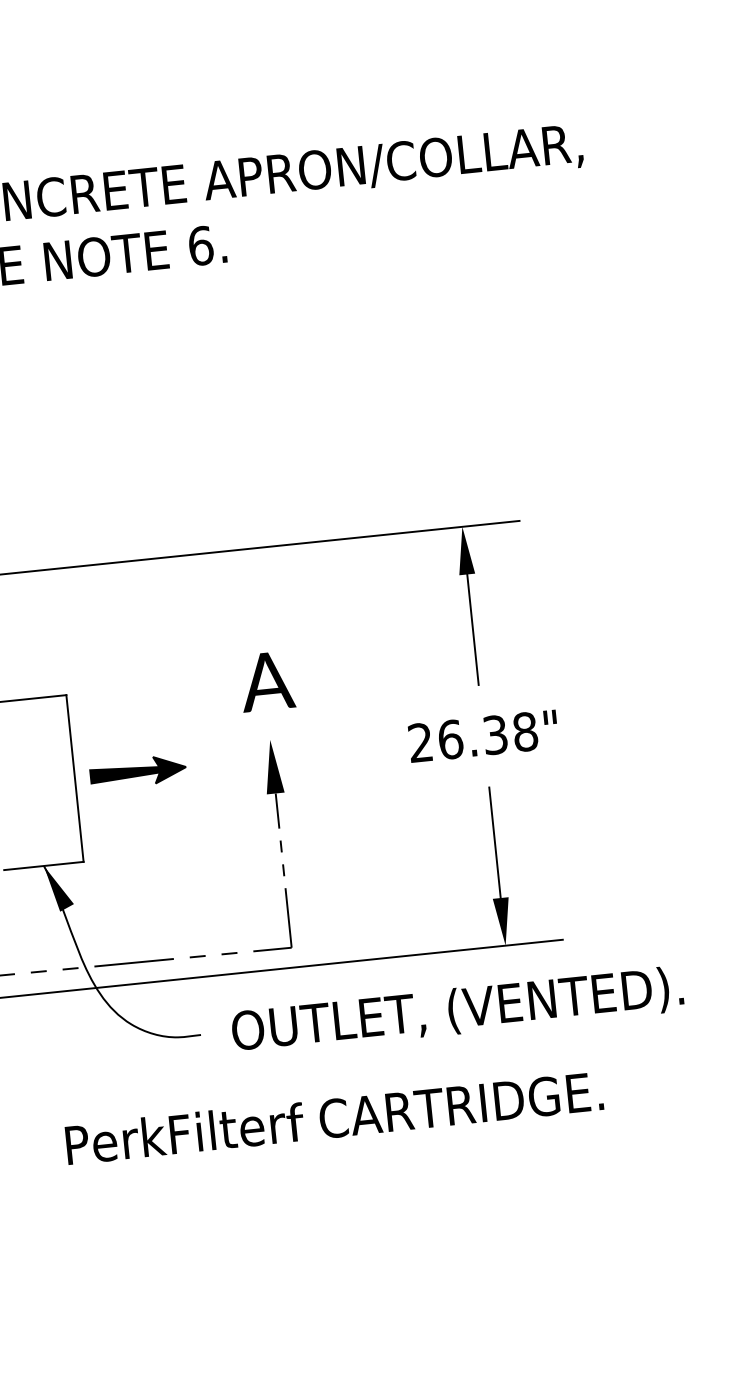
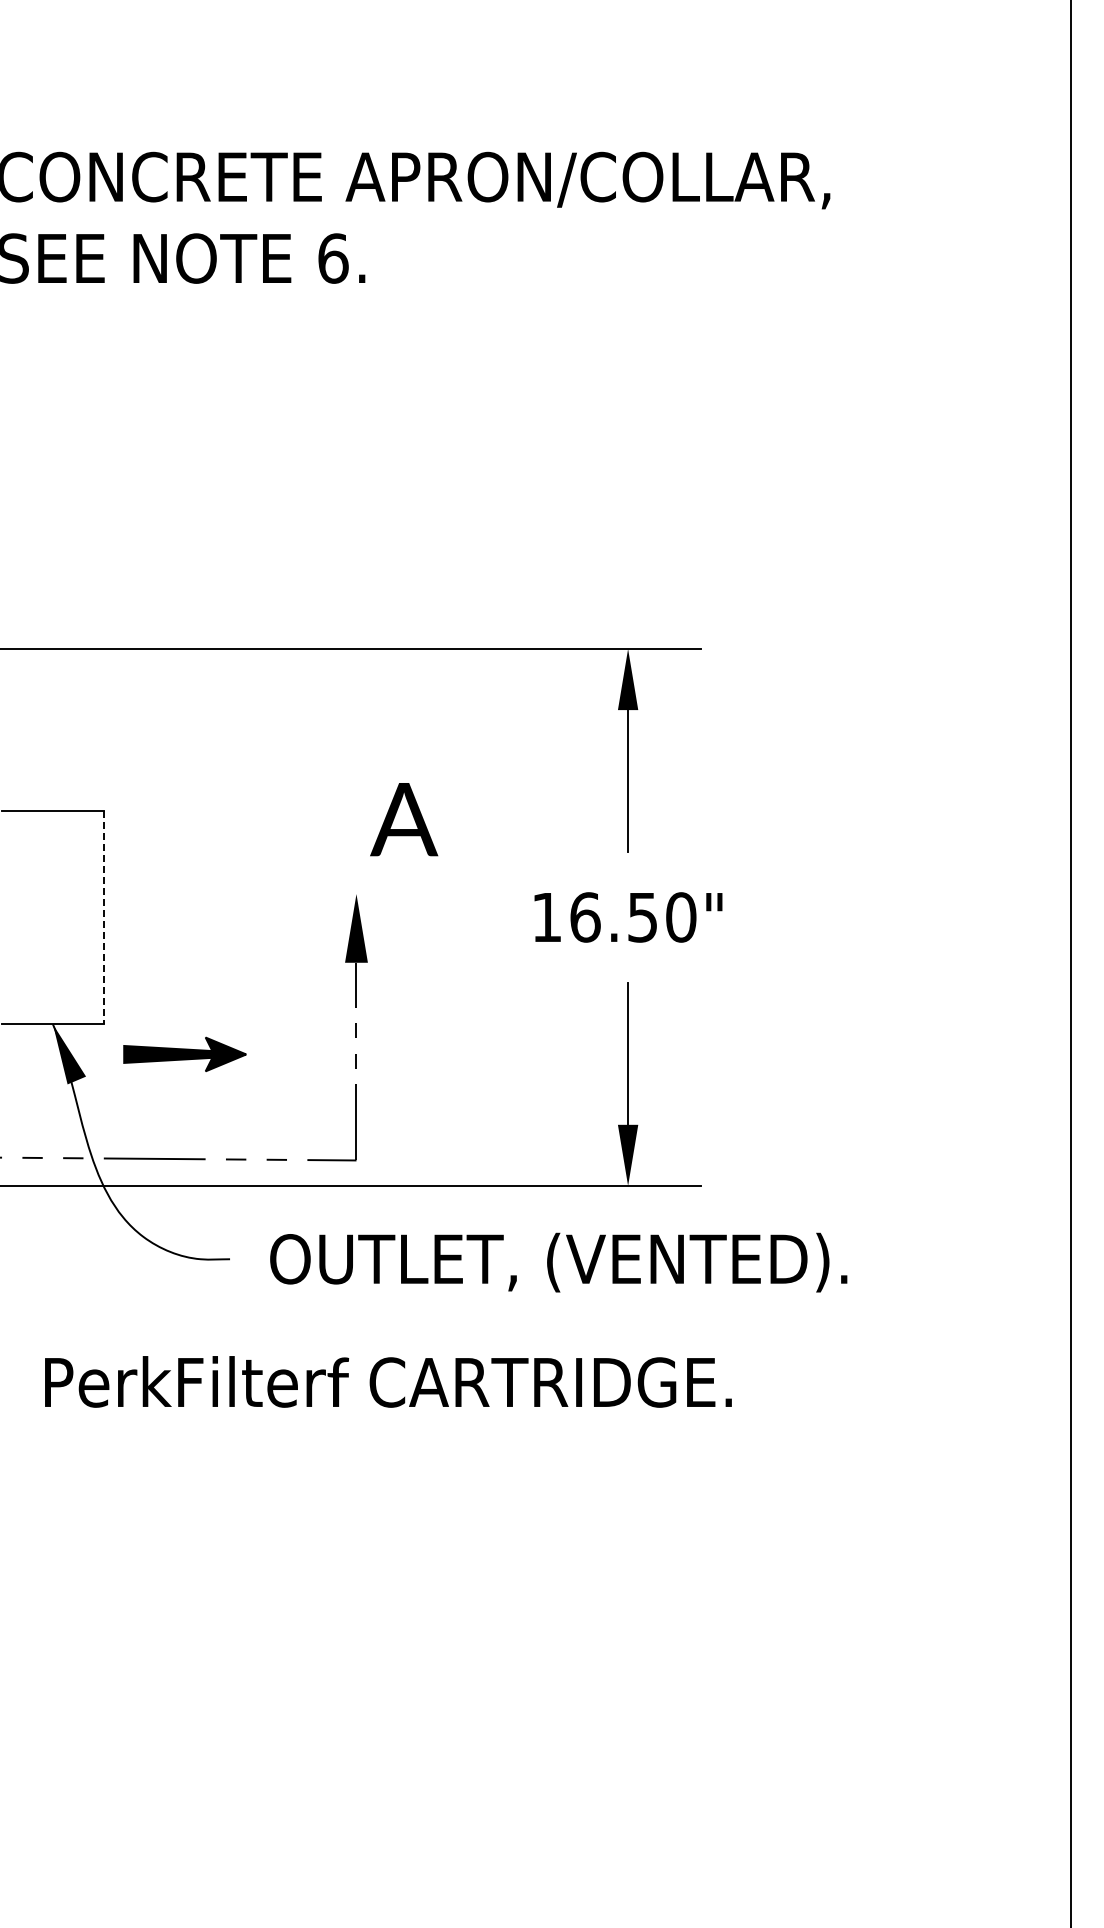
text: (267, 681) -> (404, 819), moved
text: (473, 737) -> (614, 917), 26.38" -> 16.50"
part: (137, 771) -> (184, 1053), moved
line: (74, 778) -> (103, 917), solid -> dashed

